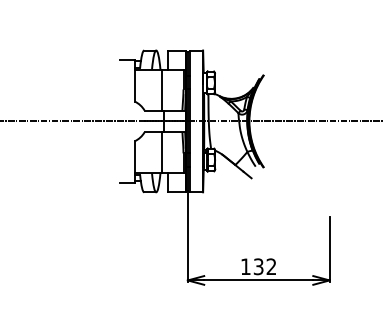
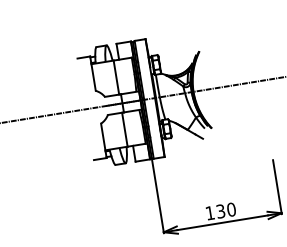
text: (271, 266) -> (231, 209), 132 -> 130

